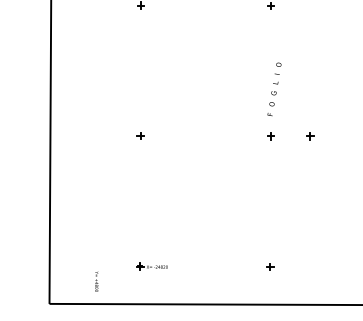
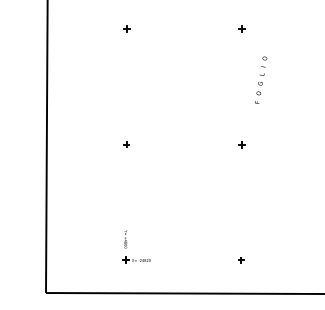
text: (275, 88) -> (261, 79), moved
part: (310, 136) -> (276, 144), removed
text: (96, 281) -> (125, 239), moved

